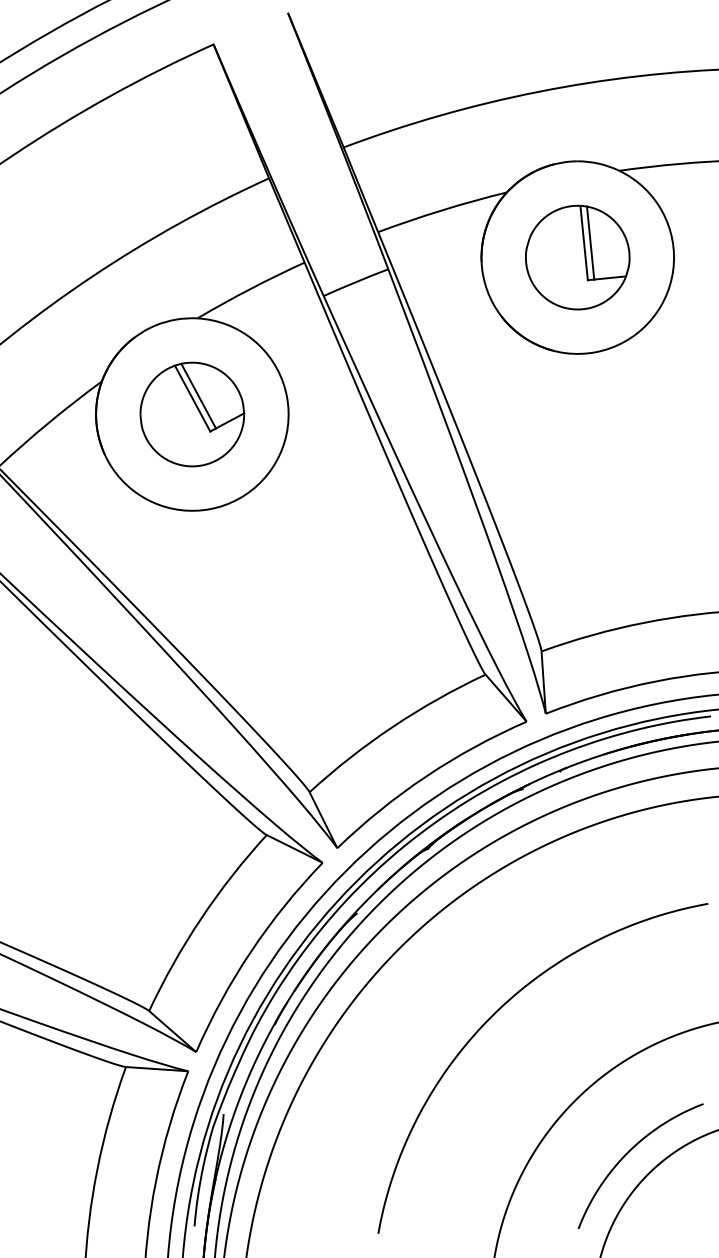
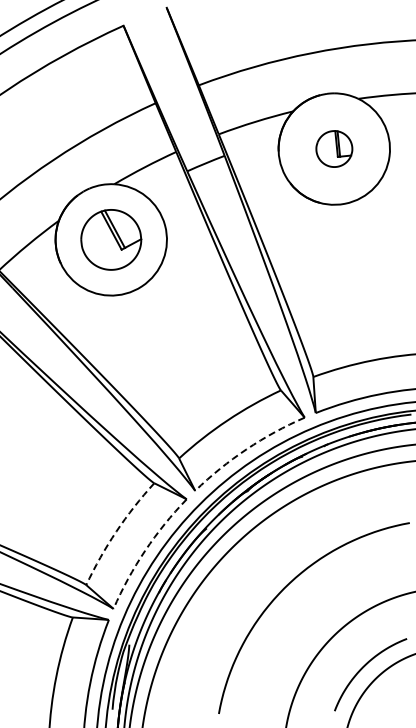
part: (578, 256) -> (334, 148), size x0.6
arc: (426, 776) -> (246, 449), solid -> dashed
arc: (201, 918) -> (116, 531), solid -> dashed
arc: (251, 951) -> (145, 550), solid -> dashed

